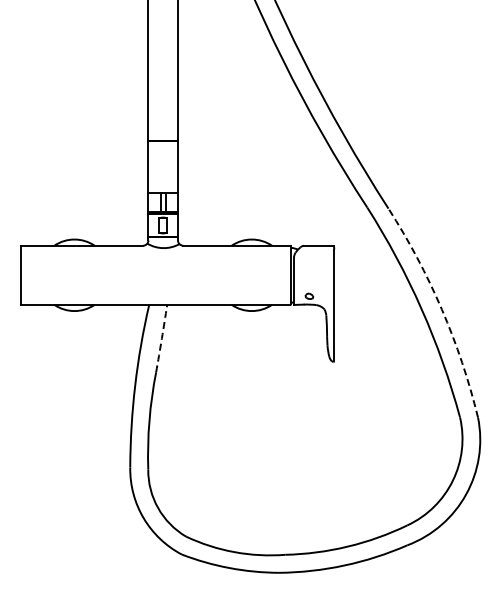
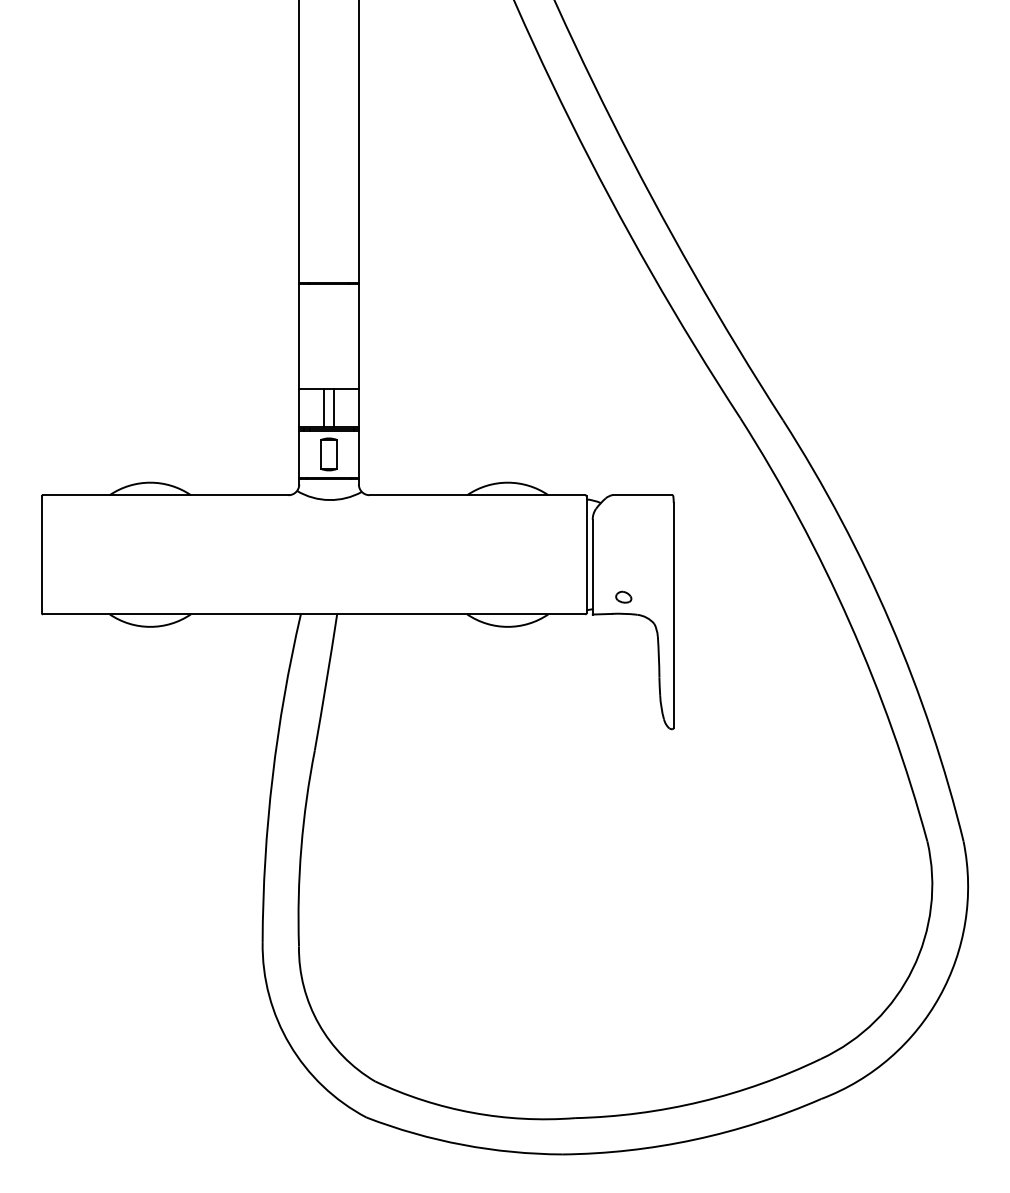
arc: (441, 309) -> (889, 623), dashed -> solid
arc: (161, 338) -> (325, 682), dashed -> solid

